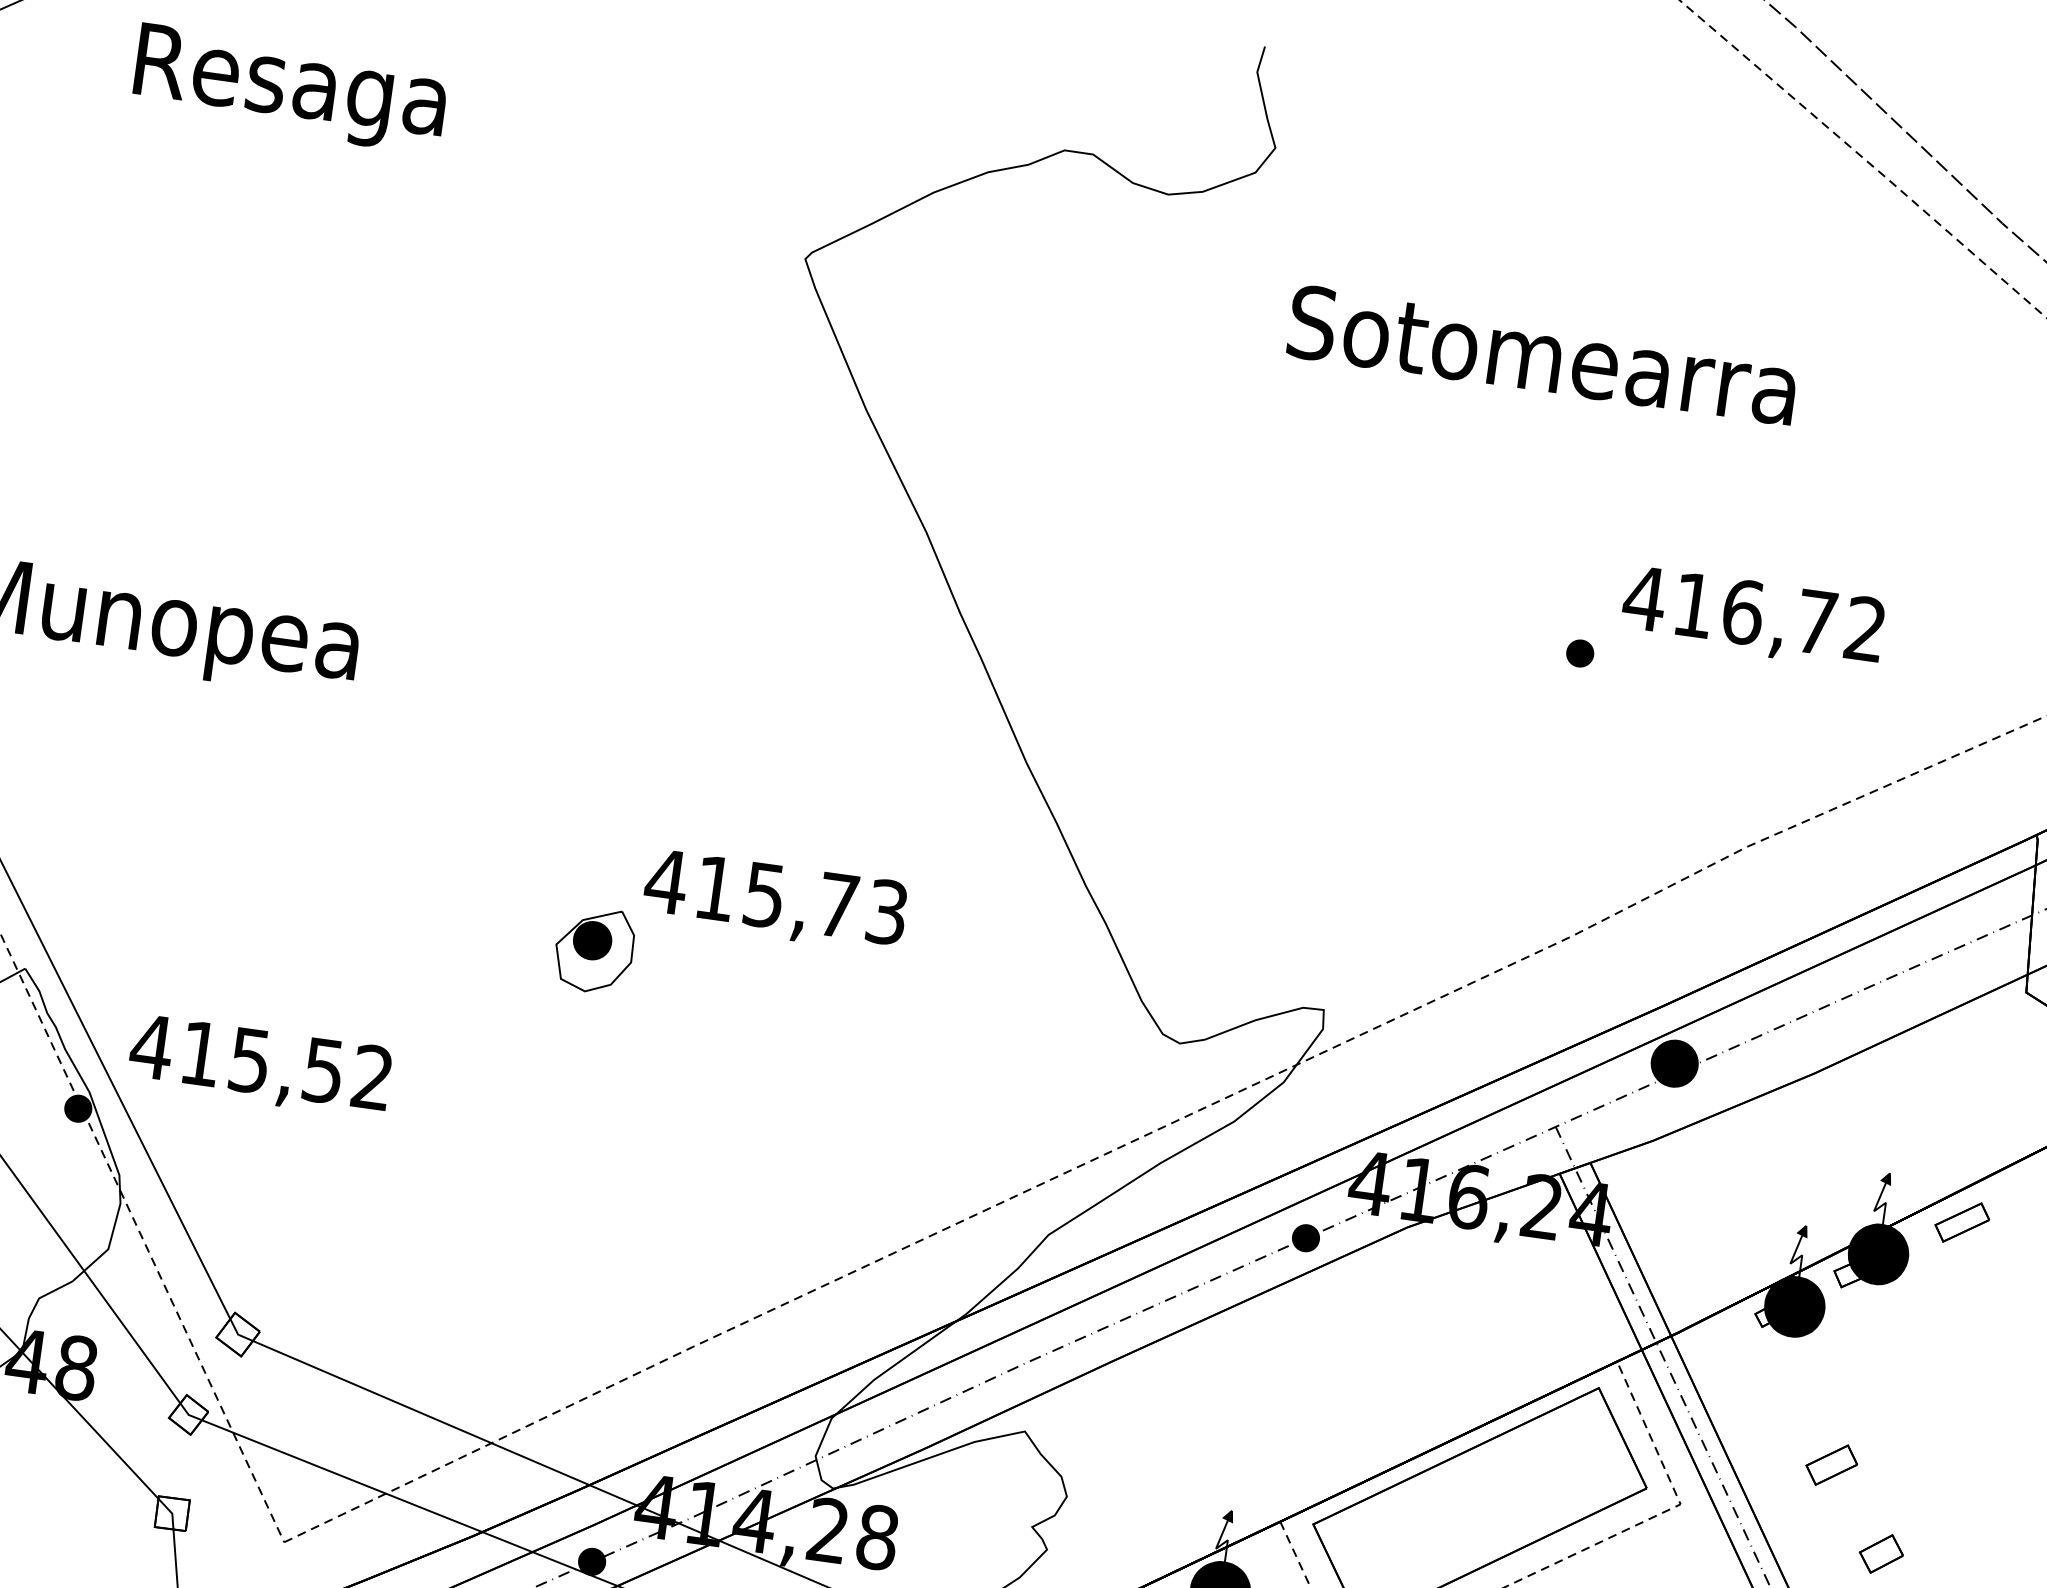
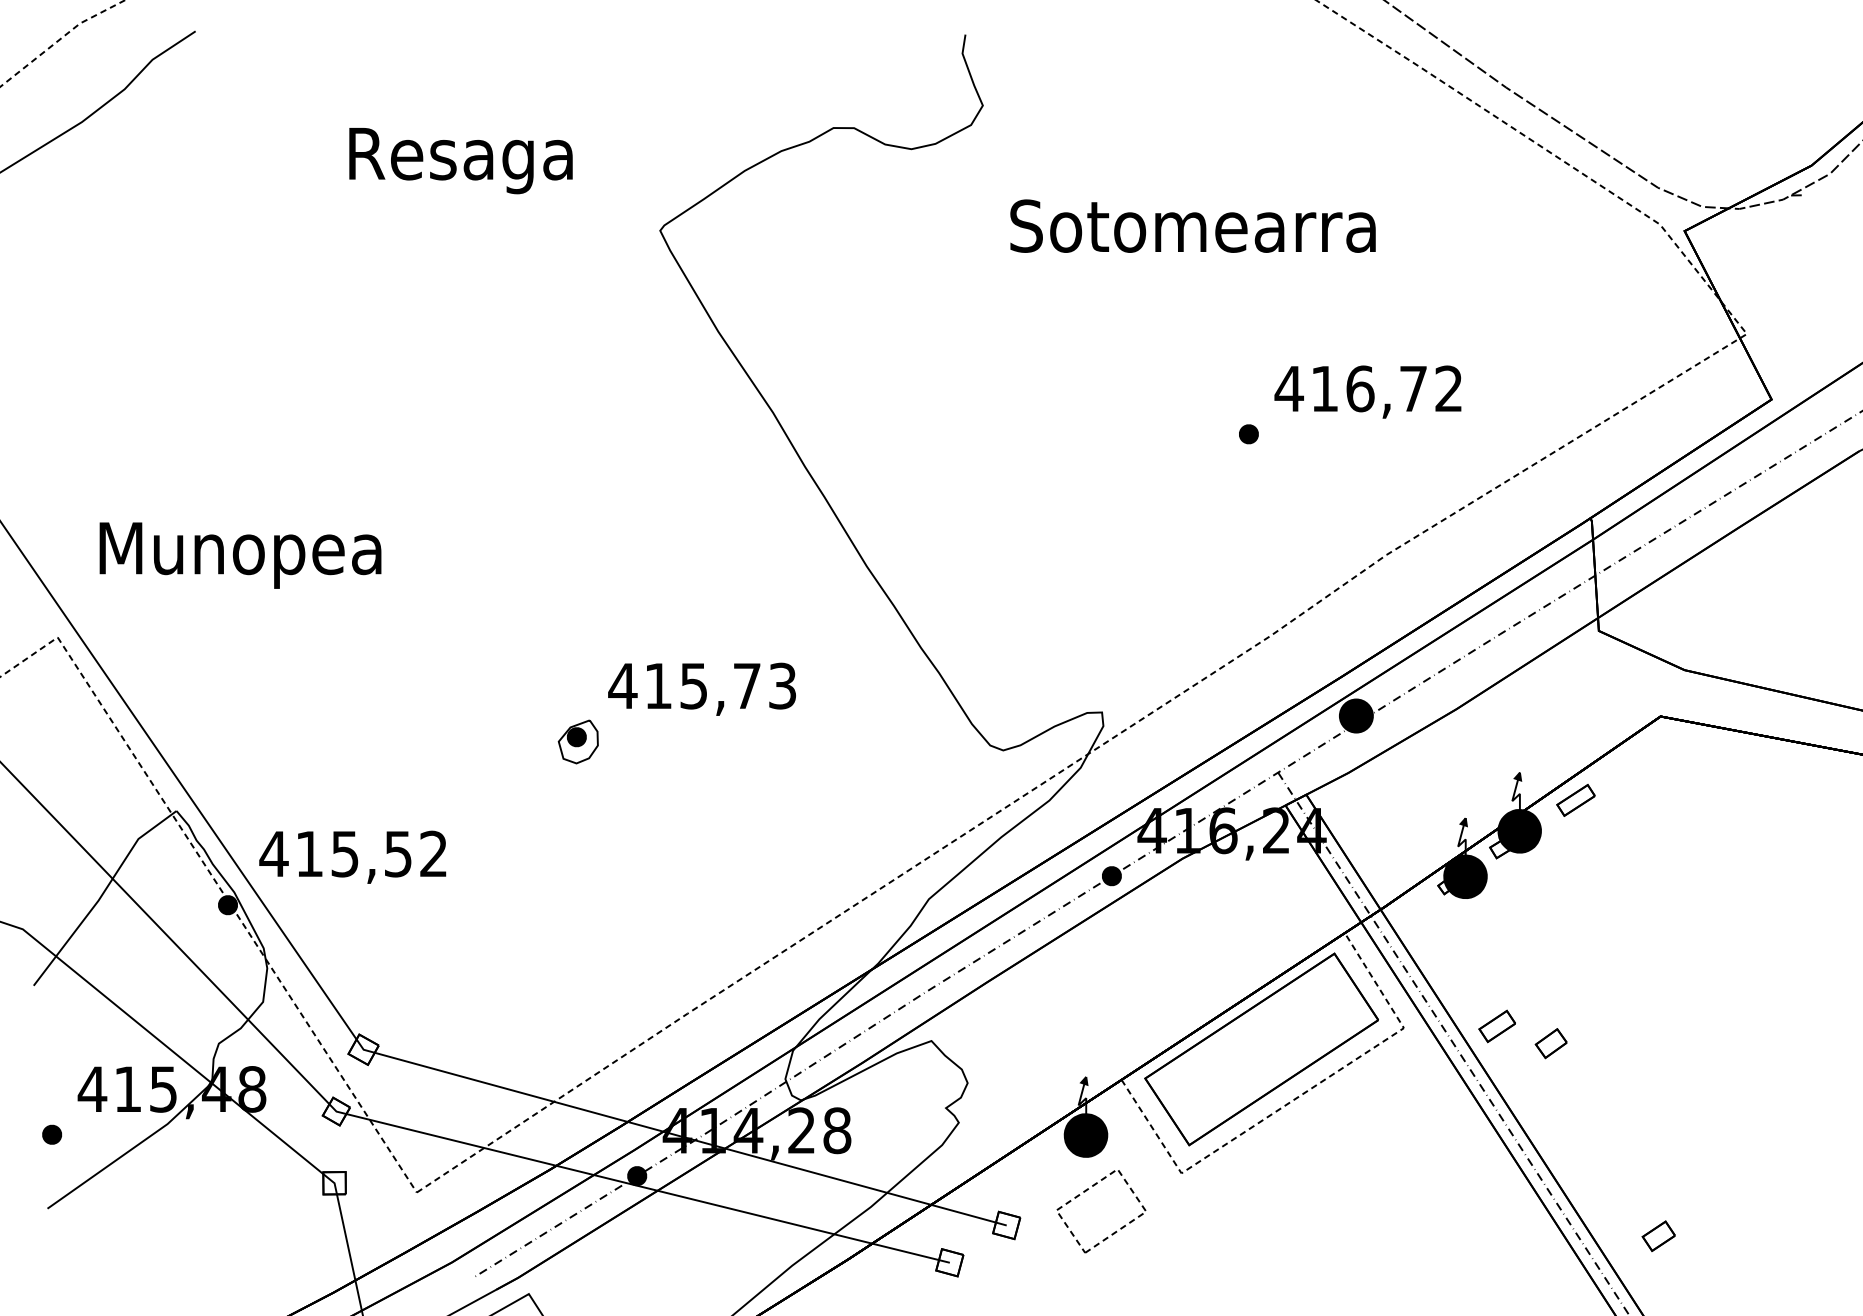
text: (289, 89) -> (460, 161), moved
part: (592, 949) -> (577, 741), size x0.71
part: (1830, 1465) -> (1496, 1026), moved

